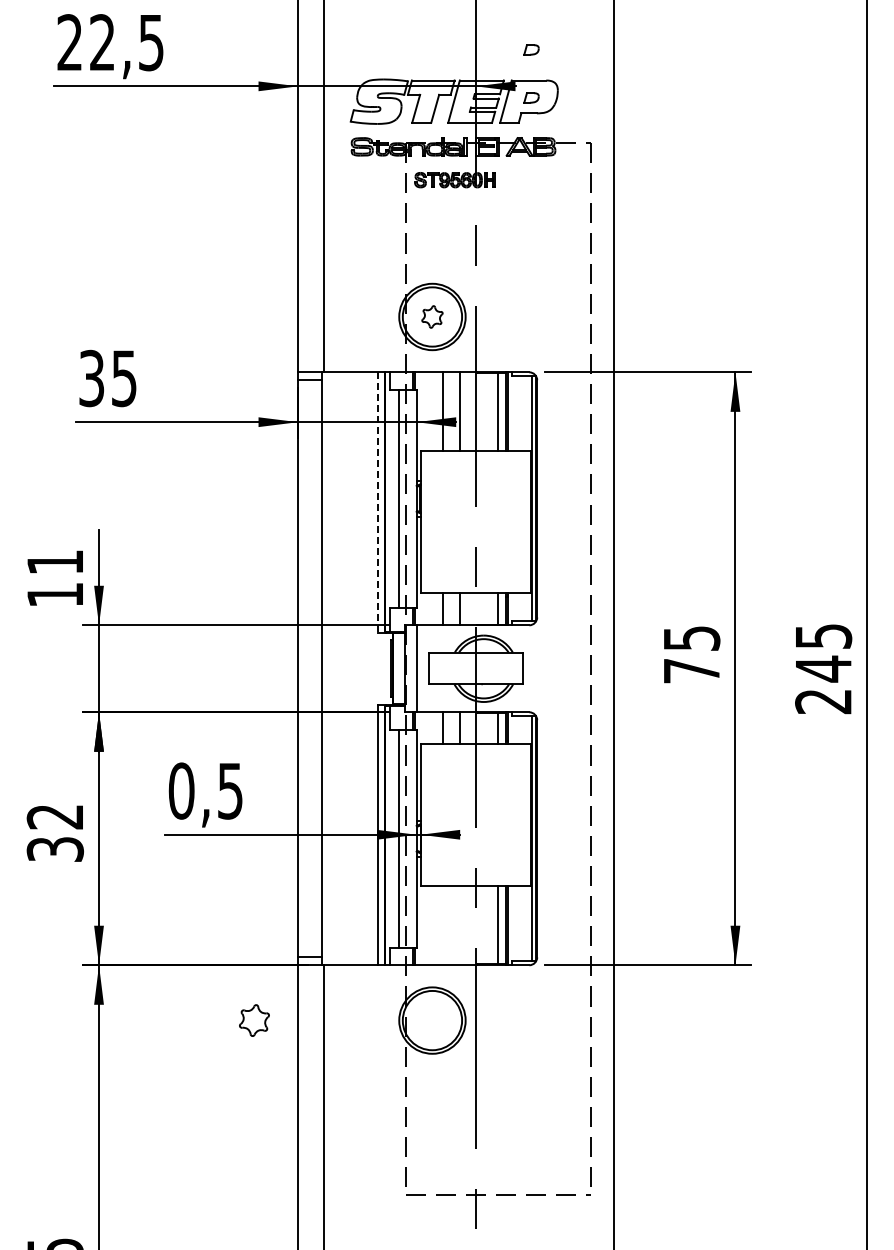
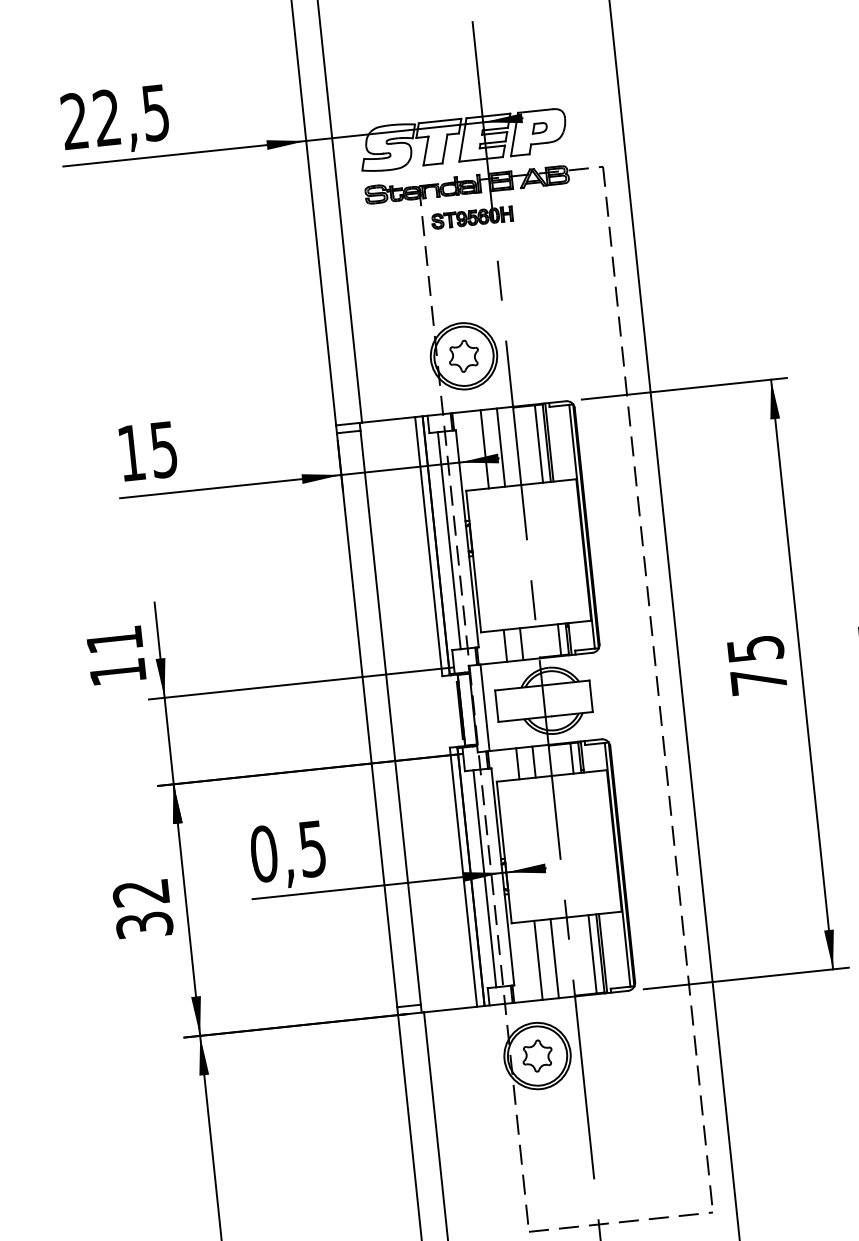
part: (531, 49) -> (534, 79), removed
part: (432, 316) -> (463, 355), size x1.43
text: (91, 378) -> (131, 453), 35 -> 15
line: (377, 503) -> (428, 547), dashed -> solid
line: (443, 925) -> (538, 960), added
line: (459, 925) -> (554, 958), added
part: (254, 1020) -> (537, 1055), moved

